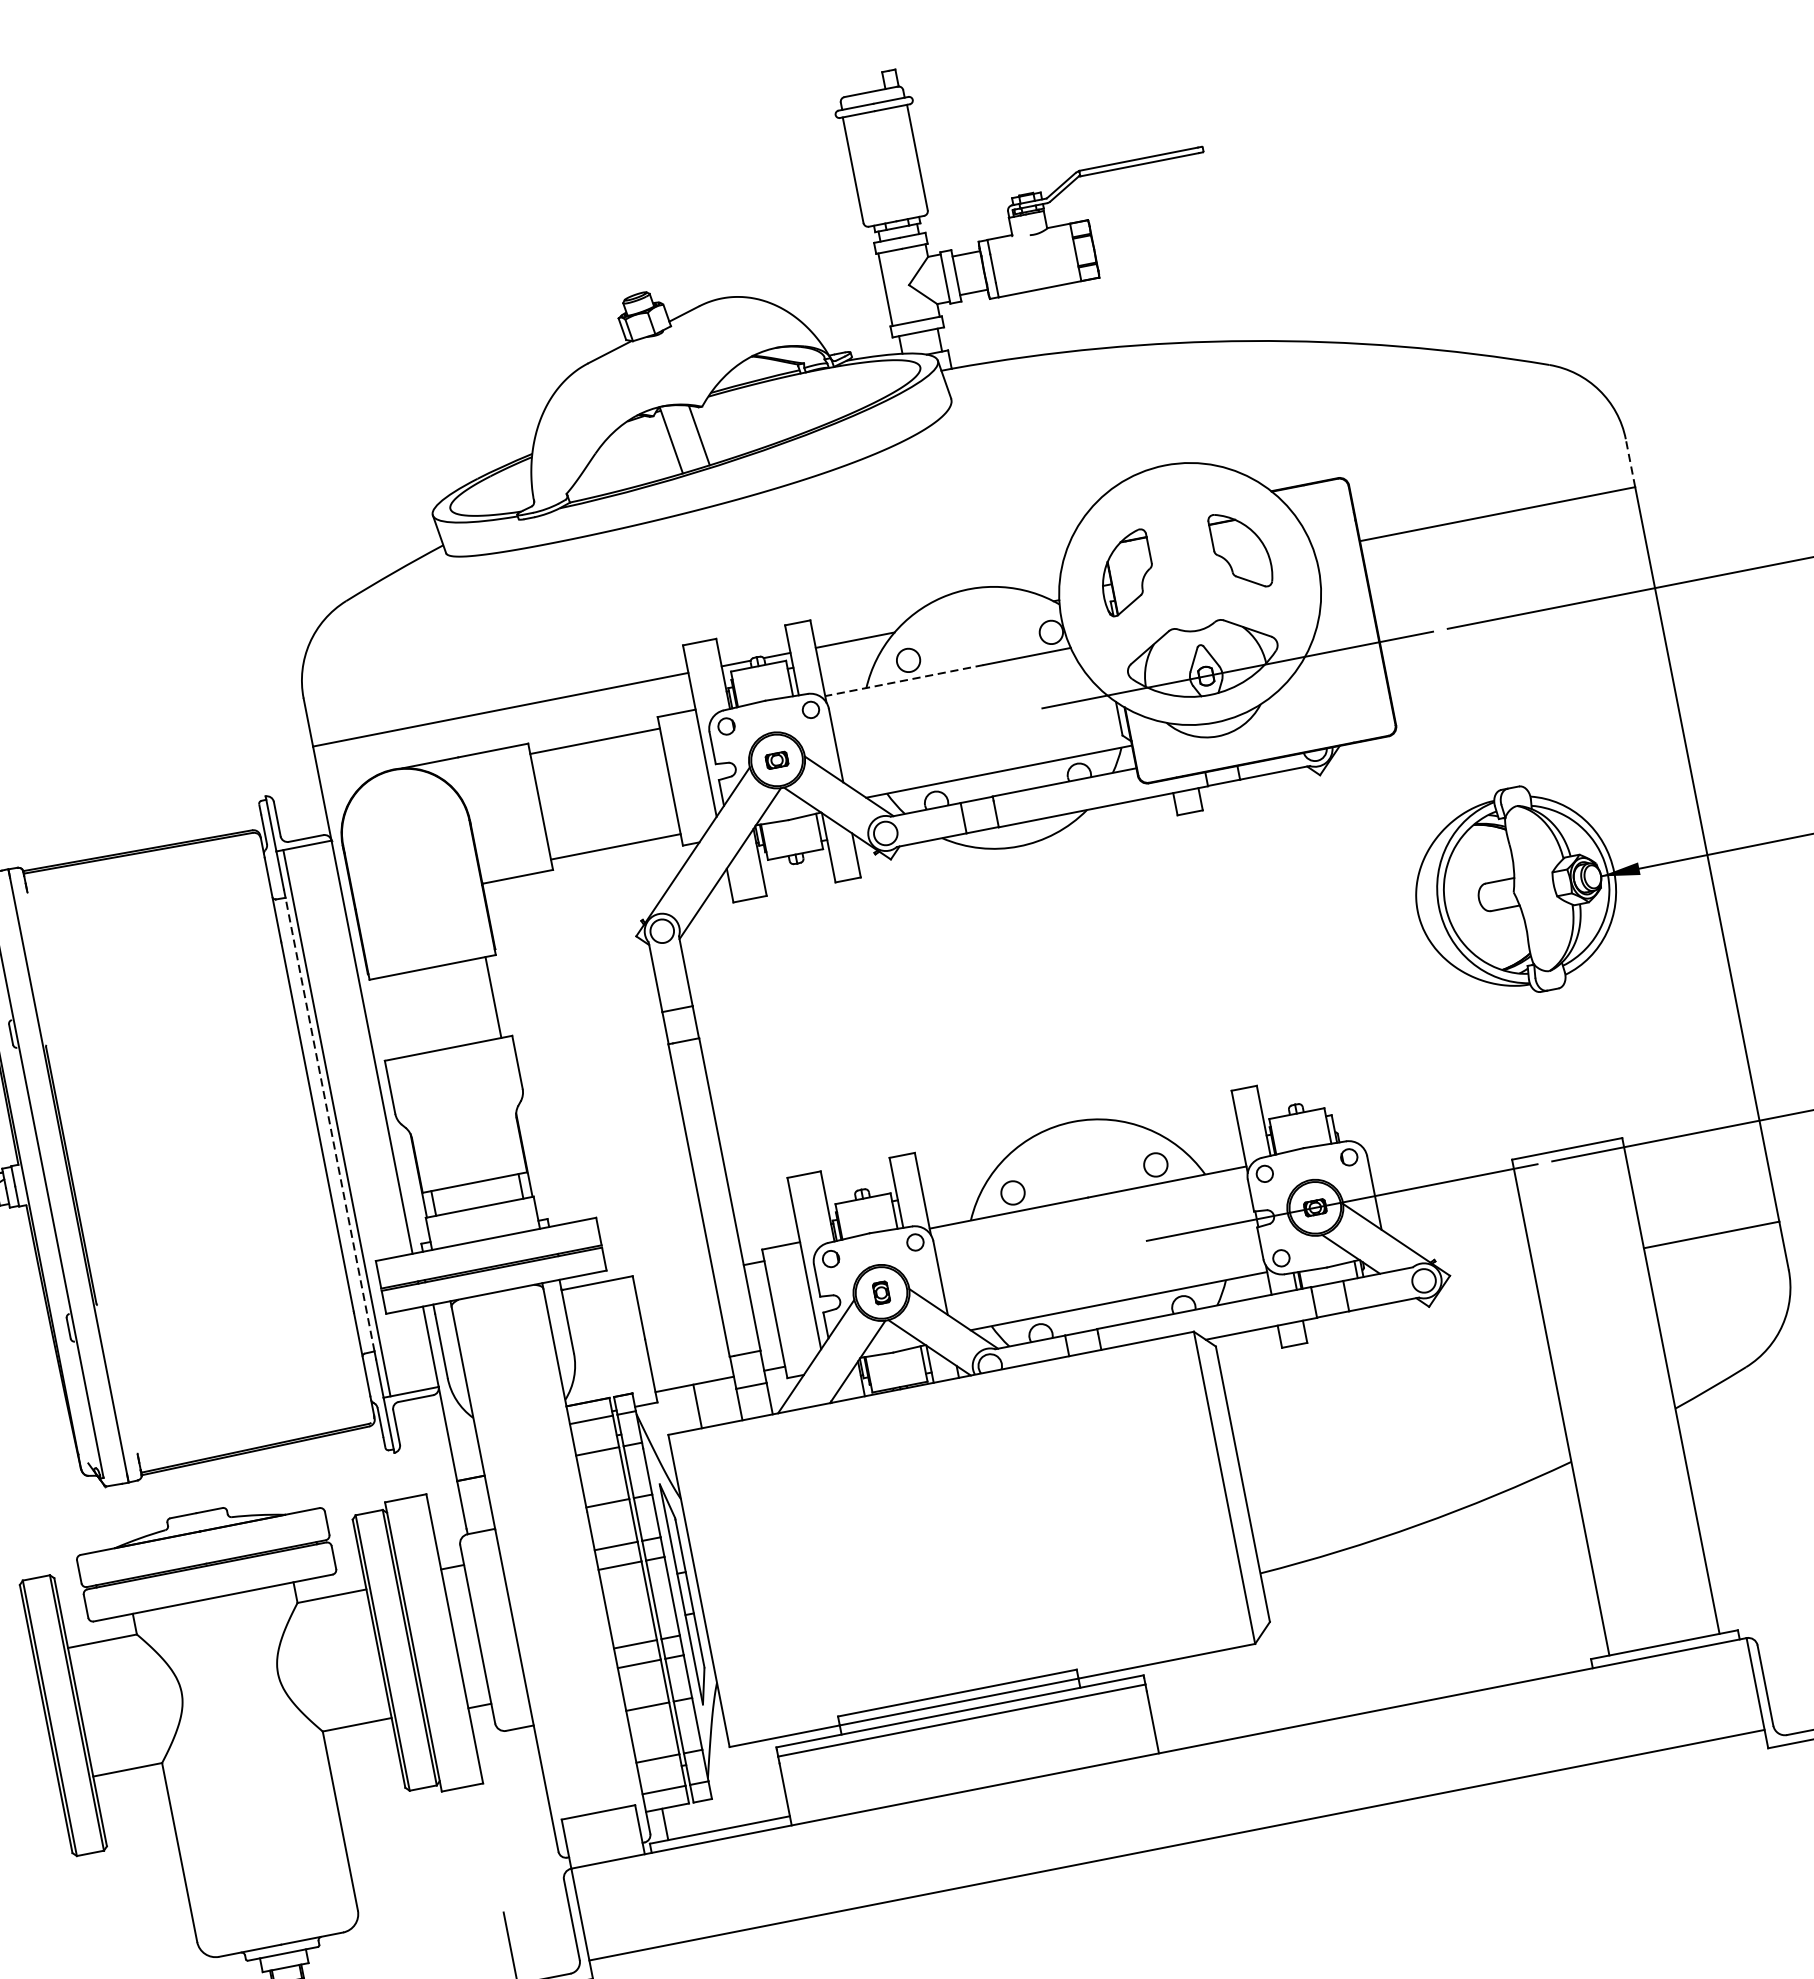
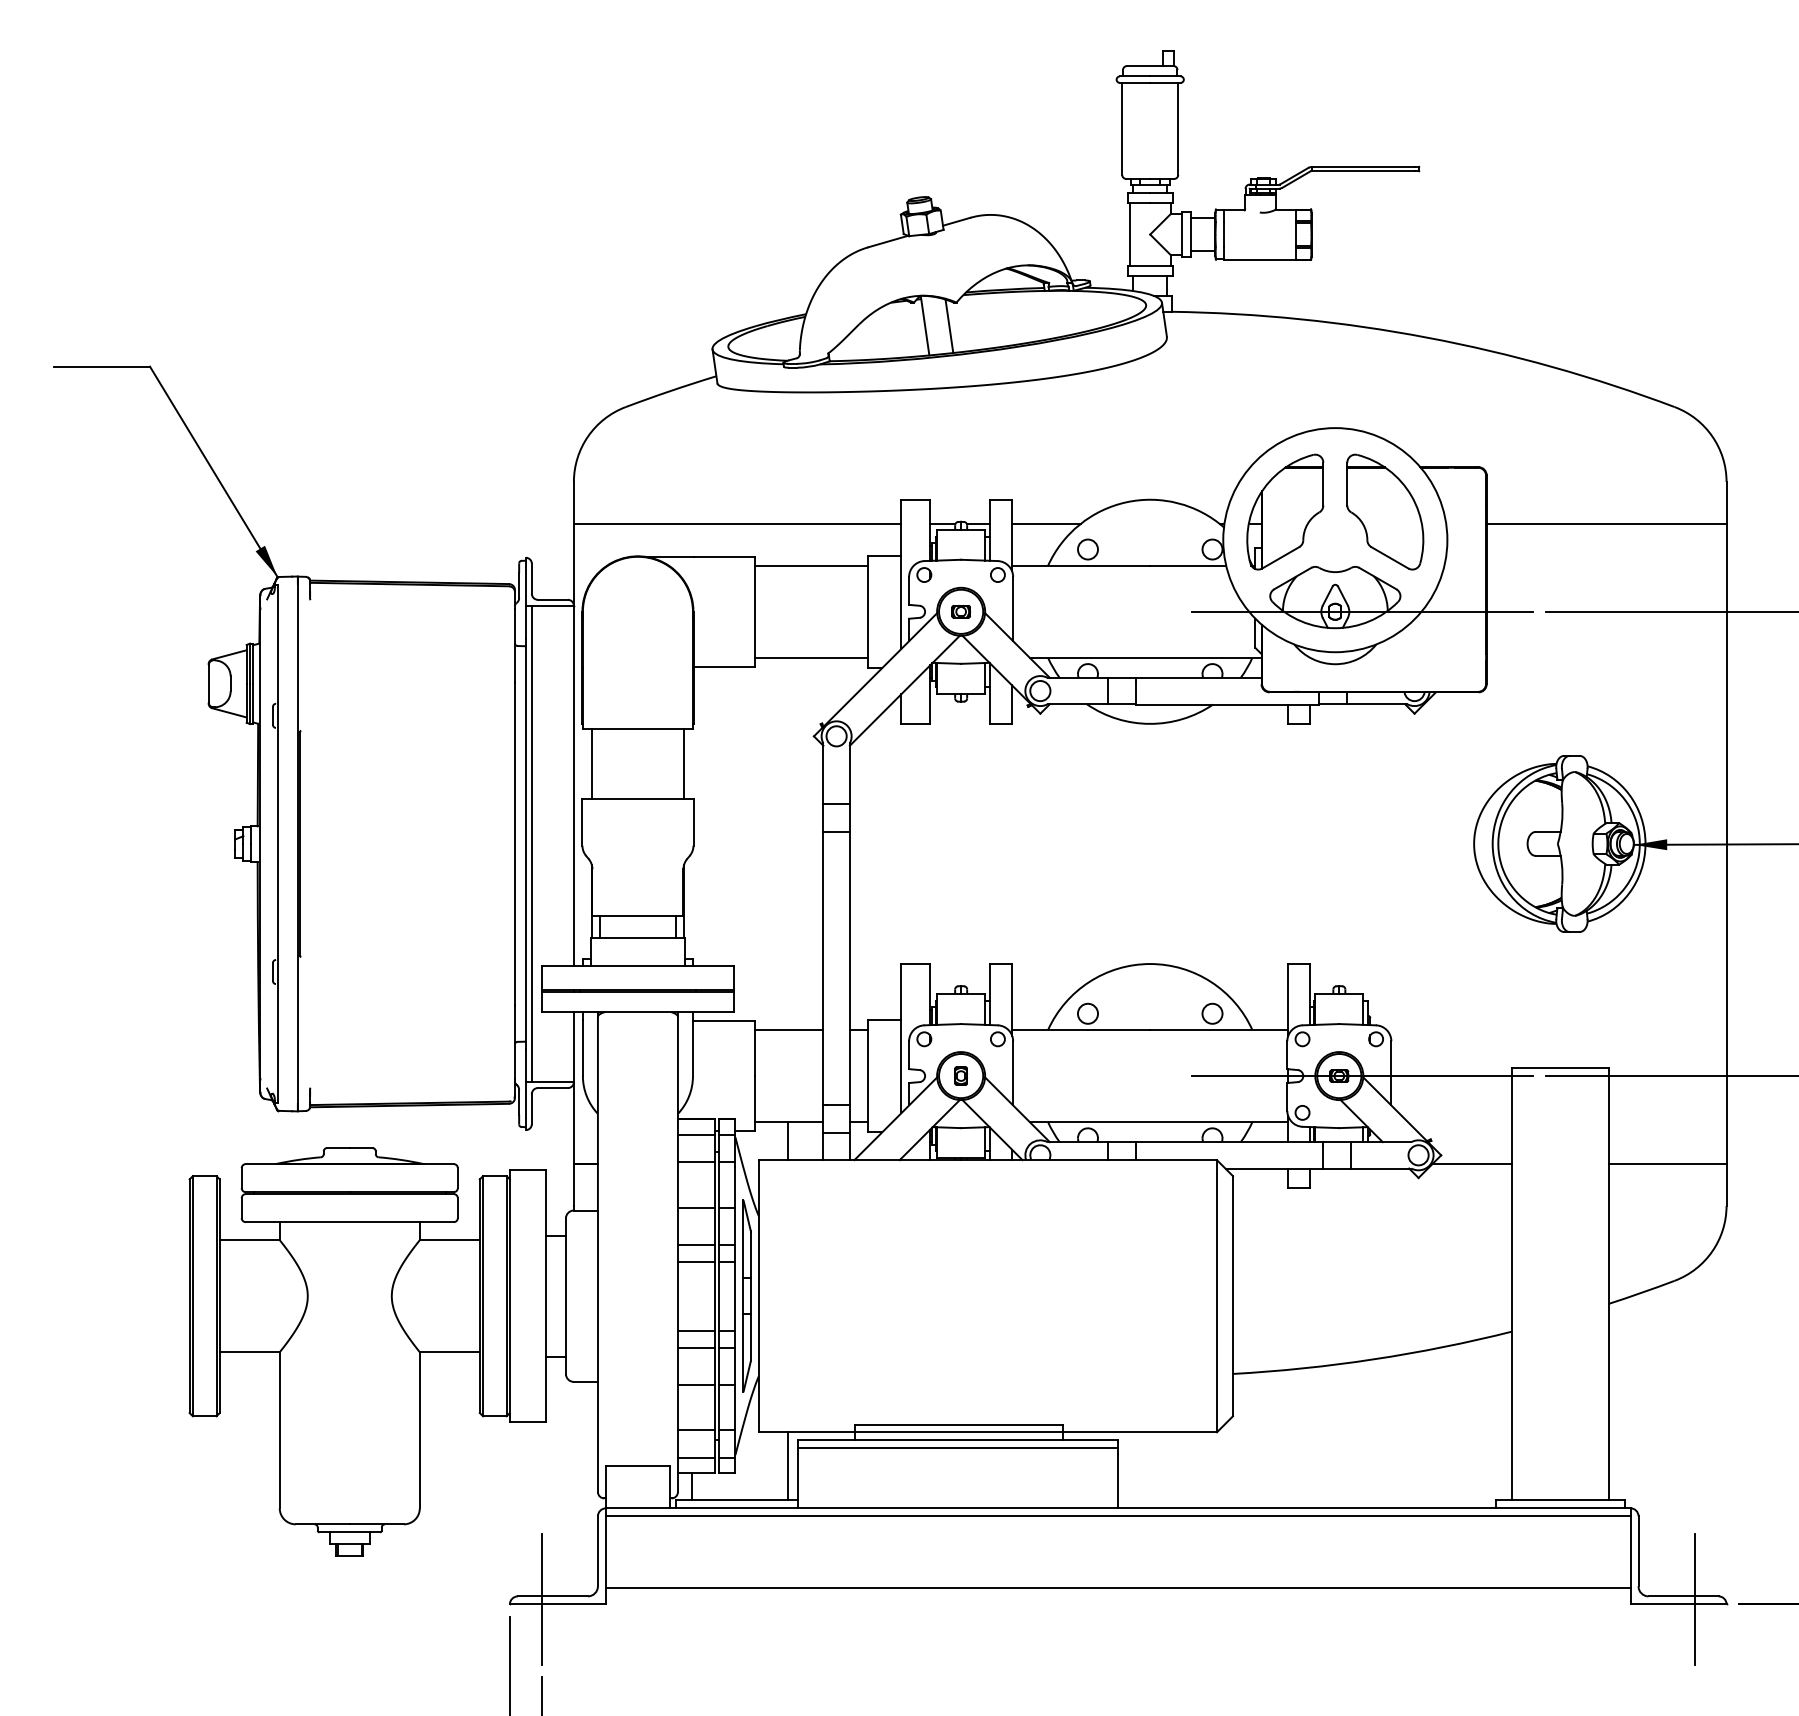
line: (1630, 462) -> (1726, 502), dashed -> solid
part: (1241, 549) -> (1385, 511), size x1.67
part: (1126, 572) -> (1285, 511), size x1.67
line: (903, 680) -> (1080, 565), dashed -> solid
line: (387, 1017) -> (591, 763), added
line: (329, 1124) -> (525, 843), dashed -> solid
line: (674, 1279) -> (789, 1030), added
line: (1487, 1279) -> (1472, 1164), added
line: (1160, 1762) -> (1117, 1516), added
line: (771, 1779) -> (788, 1466), added

